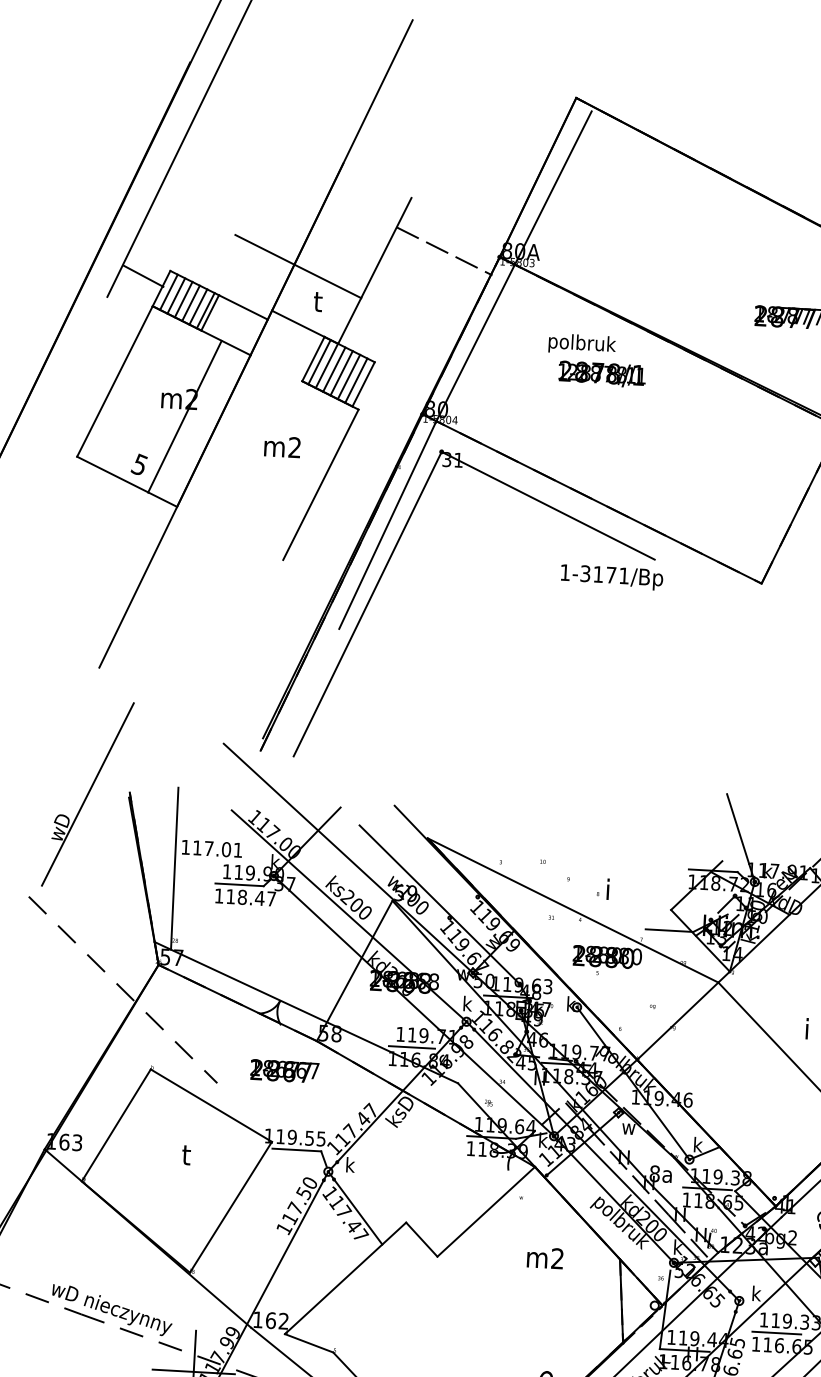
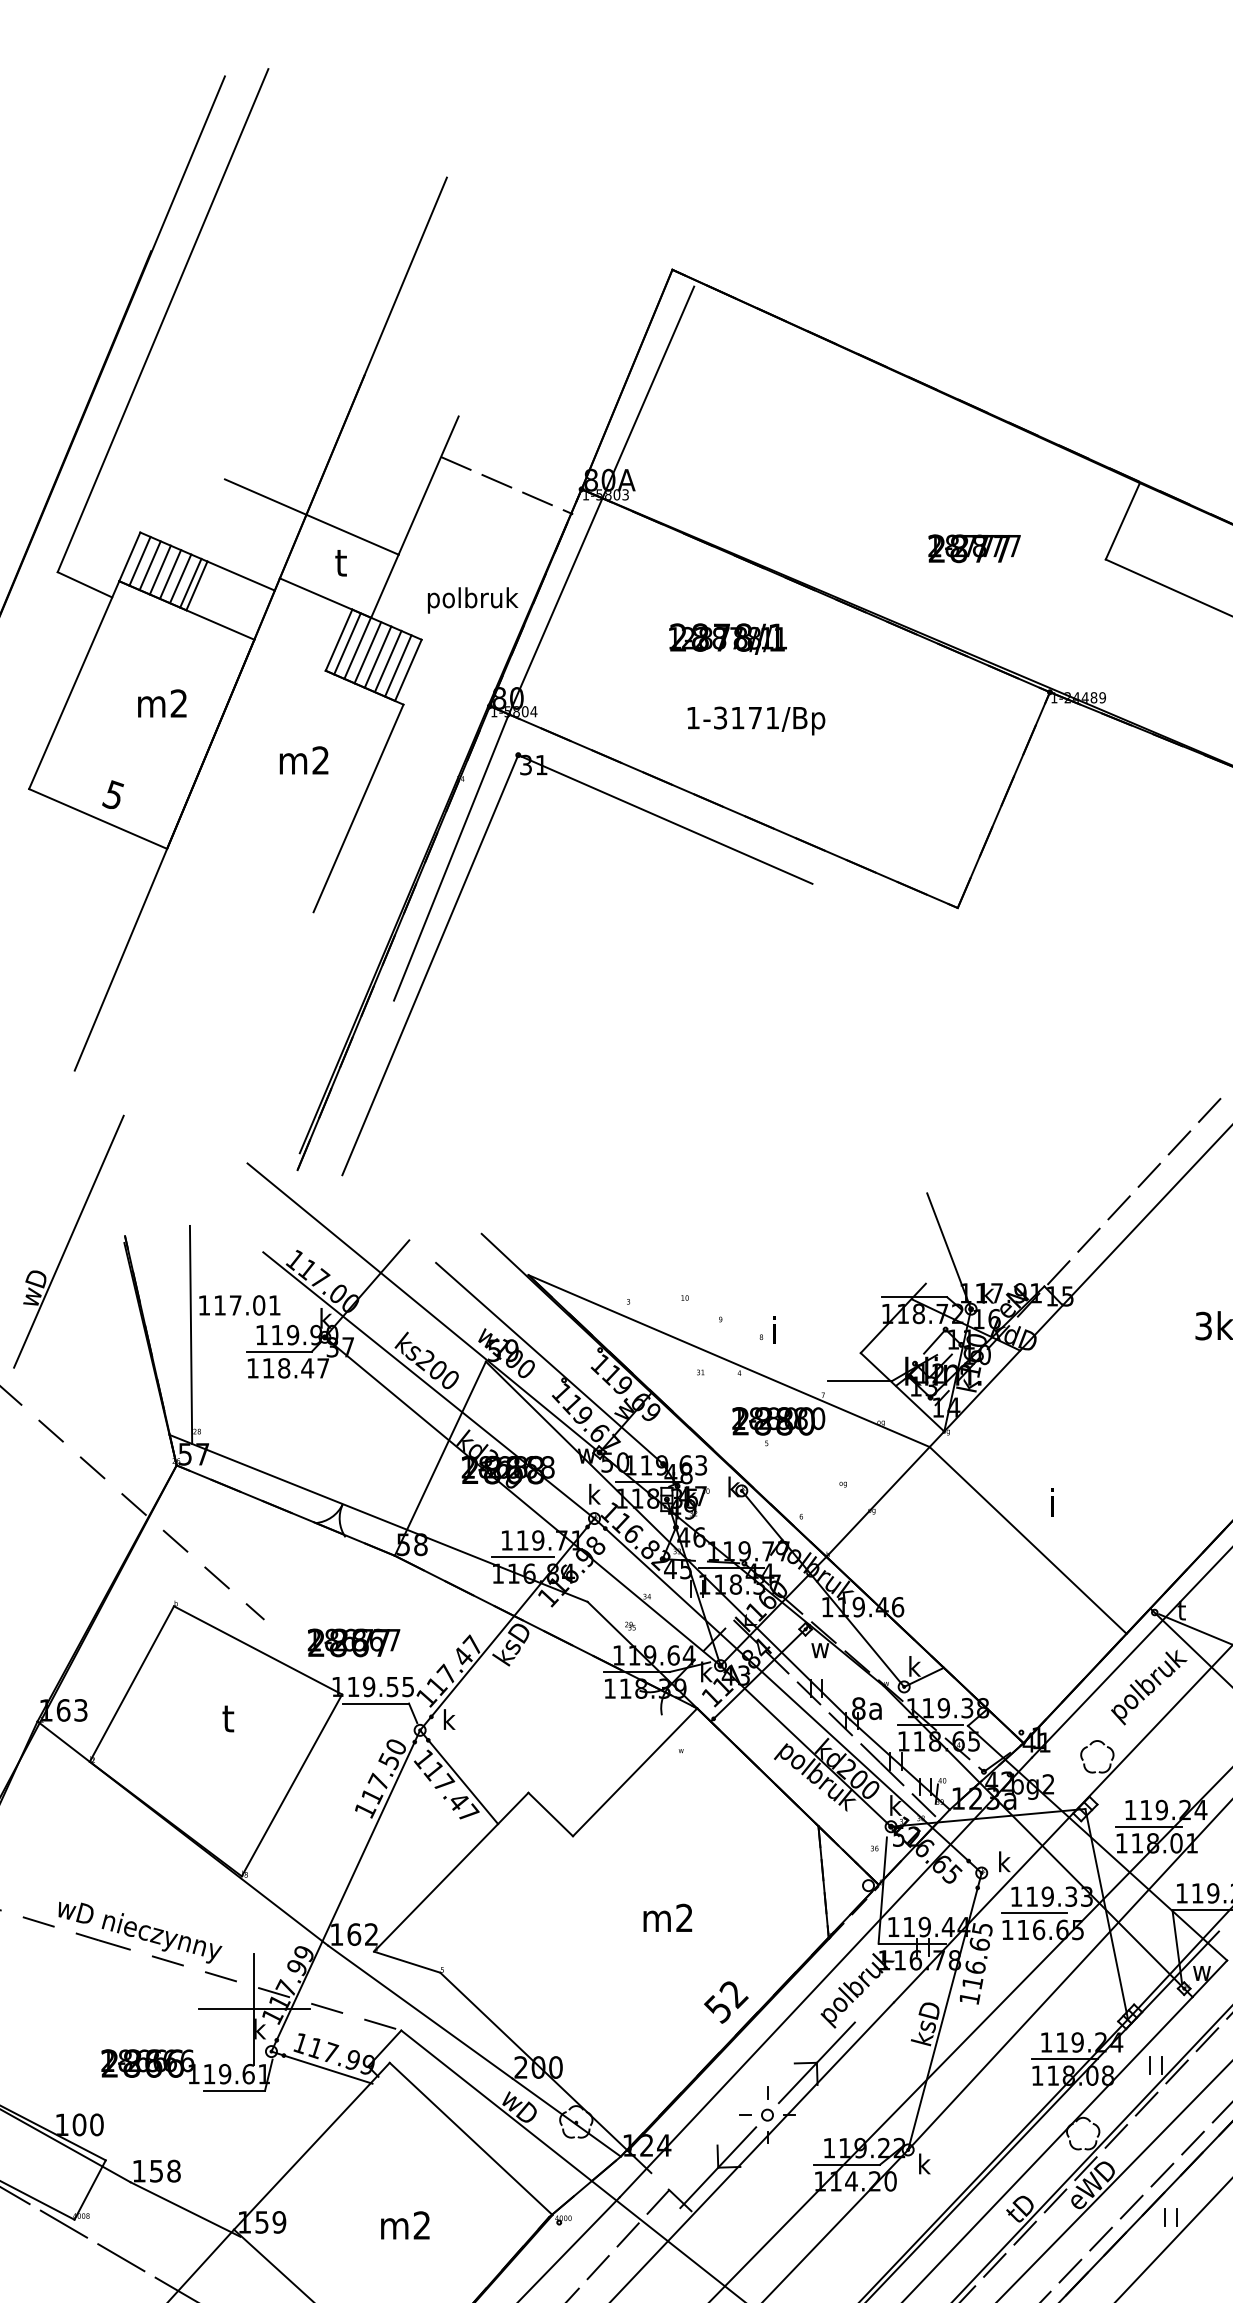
line: (143, 276) -> (84, 584), moved
text: (582, 344) -> (473, 600), moved
line: (184, 416) -> (210, 743), moved
text: (612, 577) -> (756, 720), moved
text: (284, 1071) -> (353, 1642), moved
text: (544, 1257) -> (667, 1917), moved

